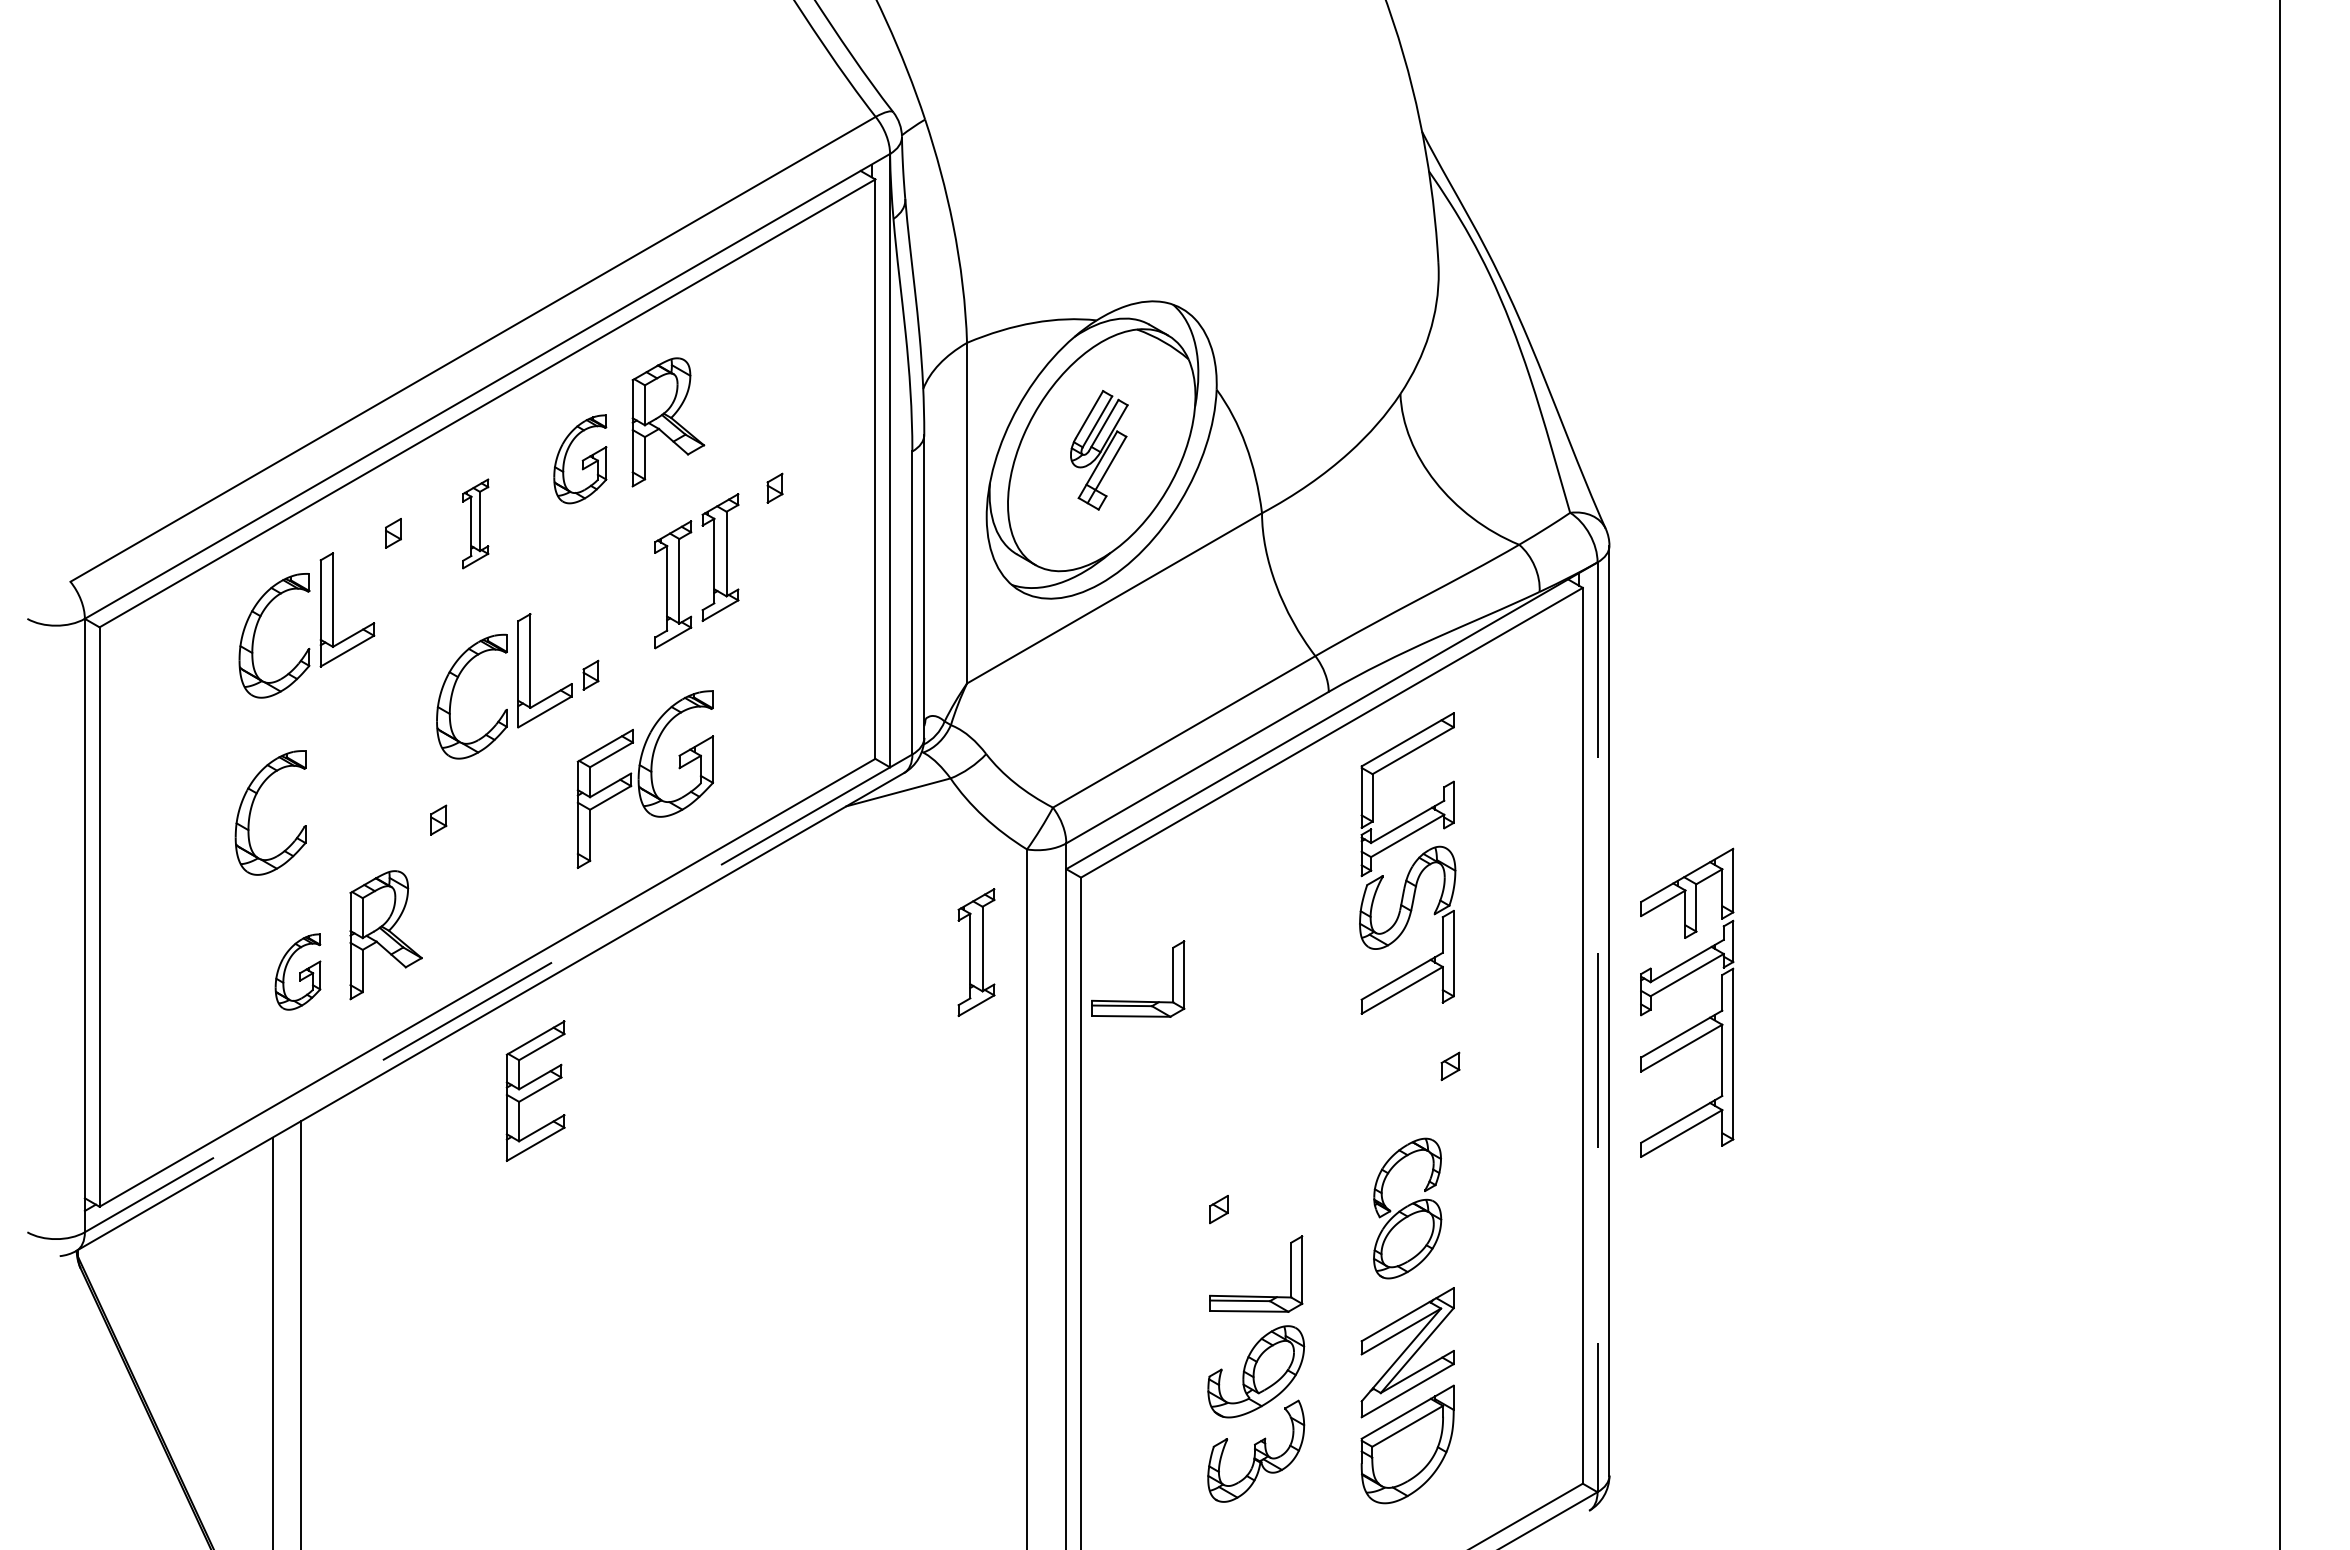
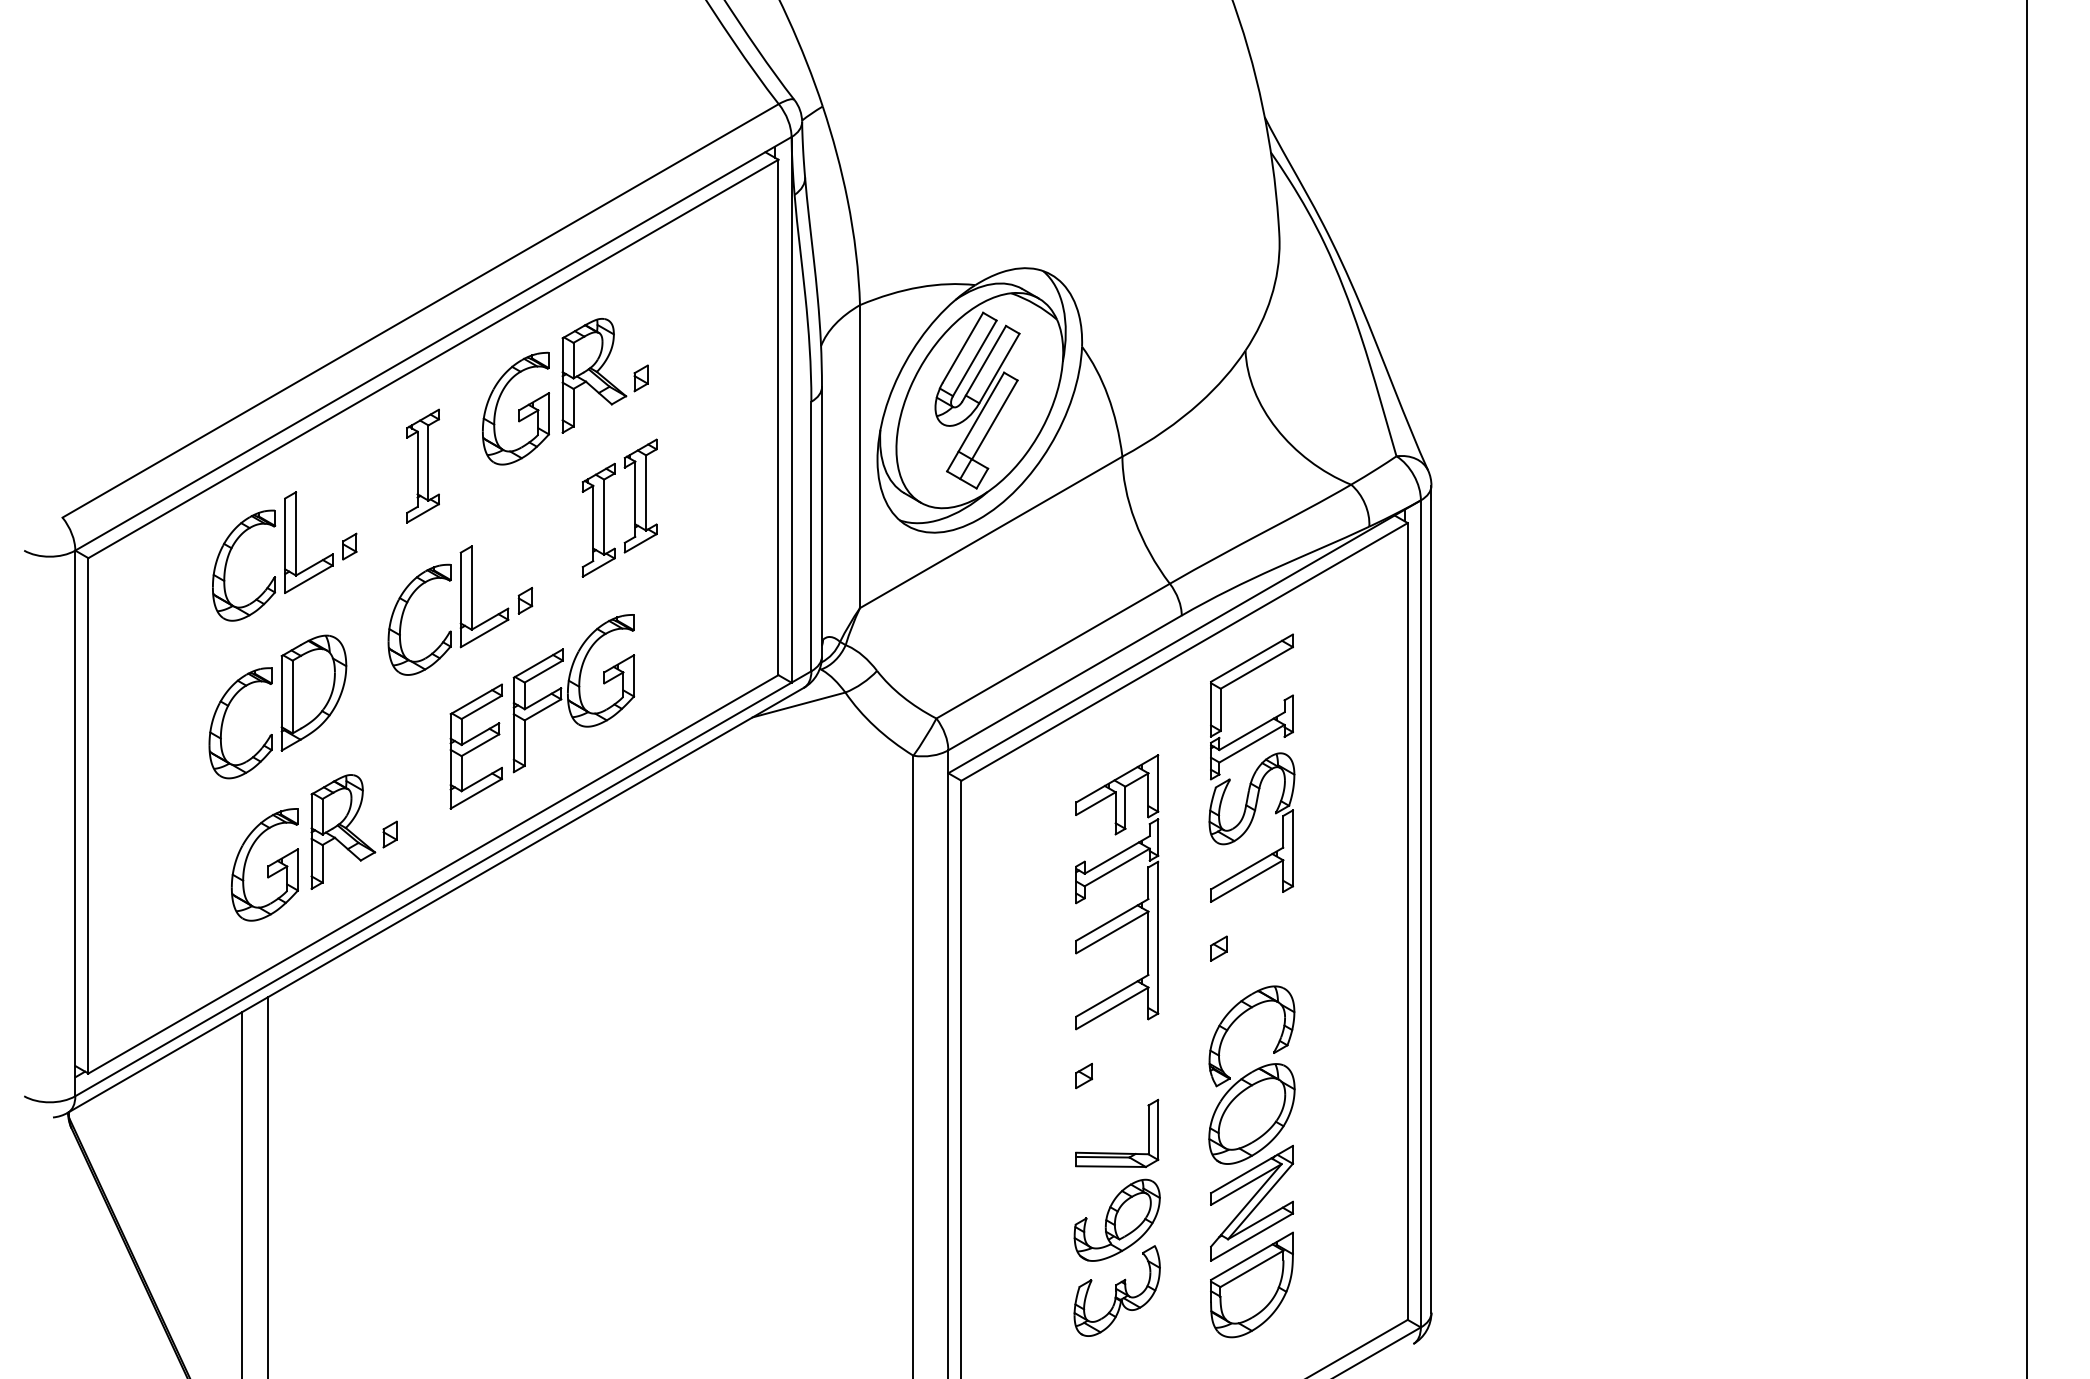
part: (1099, 450) -> (977, 400), size x1.67
part: (580, 459) -> (516, 408), size x1.43
part: (774, 487) -> (640, 377), moved
part: (475, 523) -> (422, 465), size x1.43
part: (393, 533) -> (349, 546), moved
part: (352, 778) -> (313, 692), added
part: (438, 819) -> (389, 834), moved
part: (976, 952) -> (868, 847), removed
part: (297, 971) -> (264, 864), size x1.67
part: (1673, 984) -> (1105, 875), moved
line: (487, 999) -> (433, 889), dashed -> solid
part: (1138, 1000) -> (1012, 890), removed
line: (1597, 1027) -> (1420, 914), dashed -> solid
part: (1450, 1066) -> (1218, 948), moved
part: (535, 1090) -> (476, 745), moved
part: (1407, 1208) -> (1251, 1075), size x1.43

